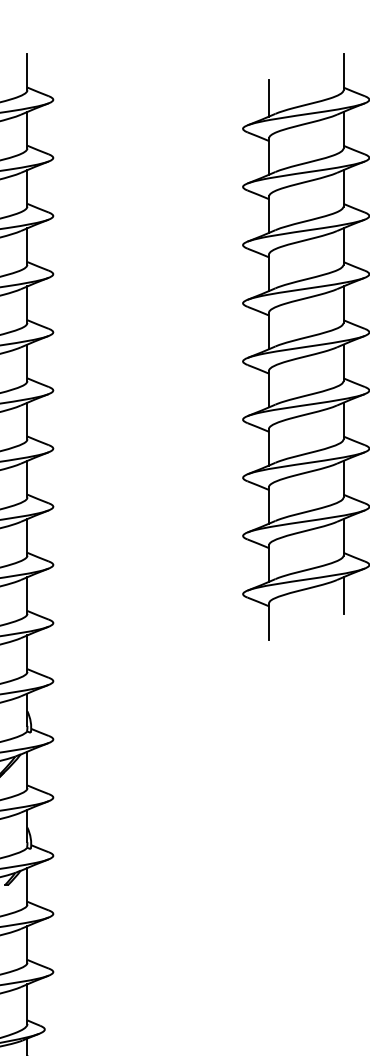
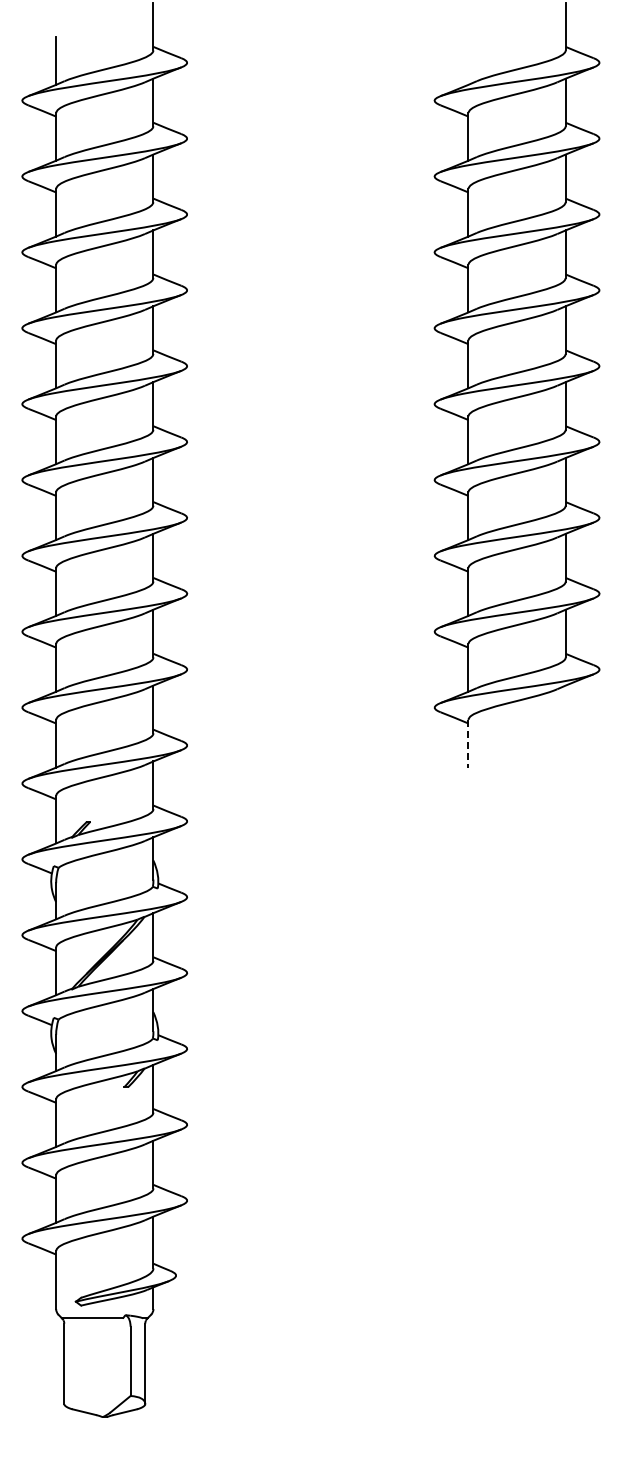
line: (268, 98) -> (468, 60), removed
line: (343, 595) -> (565, 709), removed
line: (268, 621) -> (468, 743), solid -> dashed

